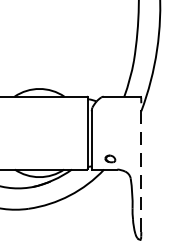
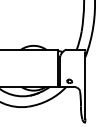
line: (141, 167) -> (85, 85), dashed -> solid

